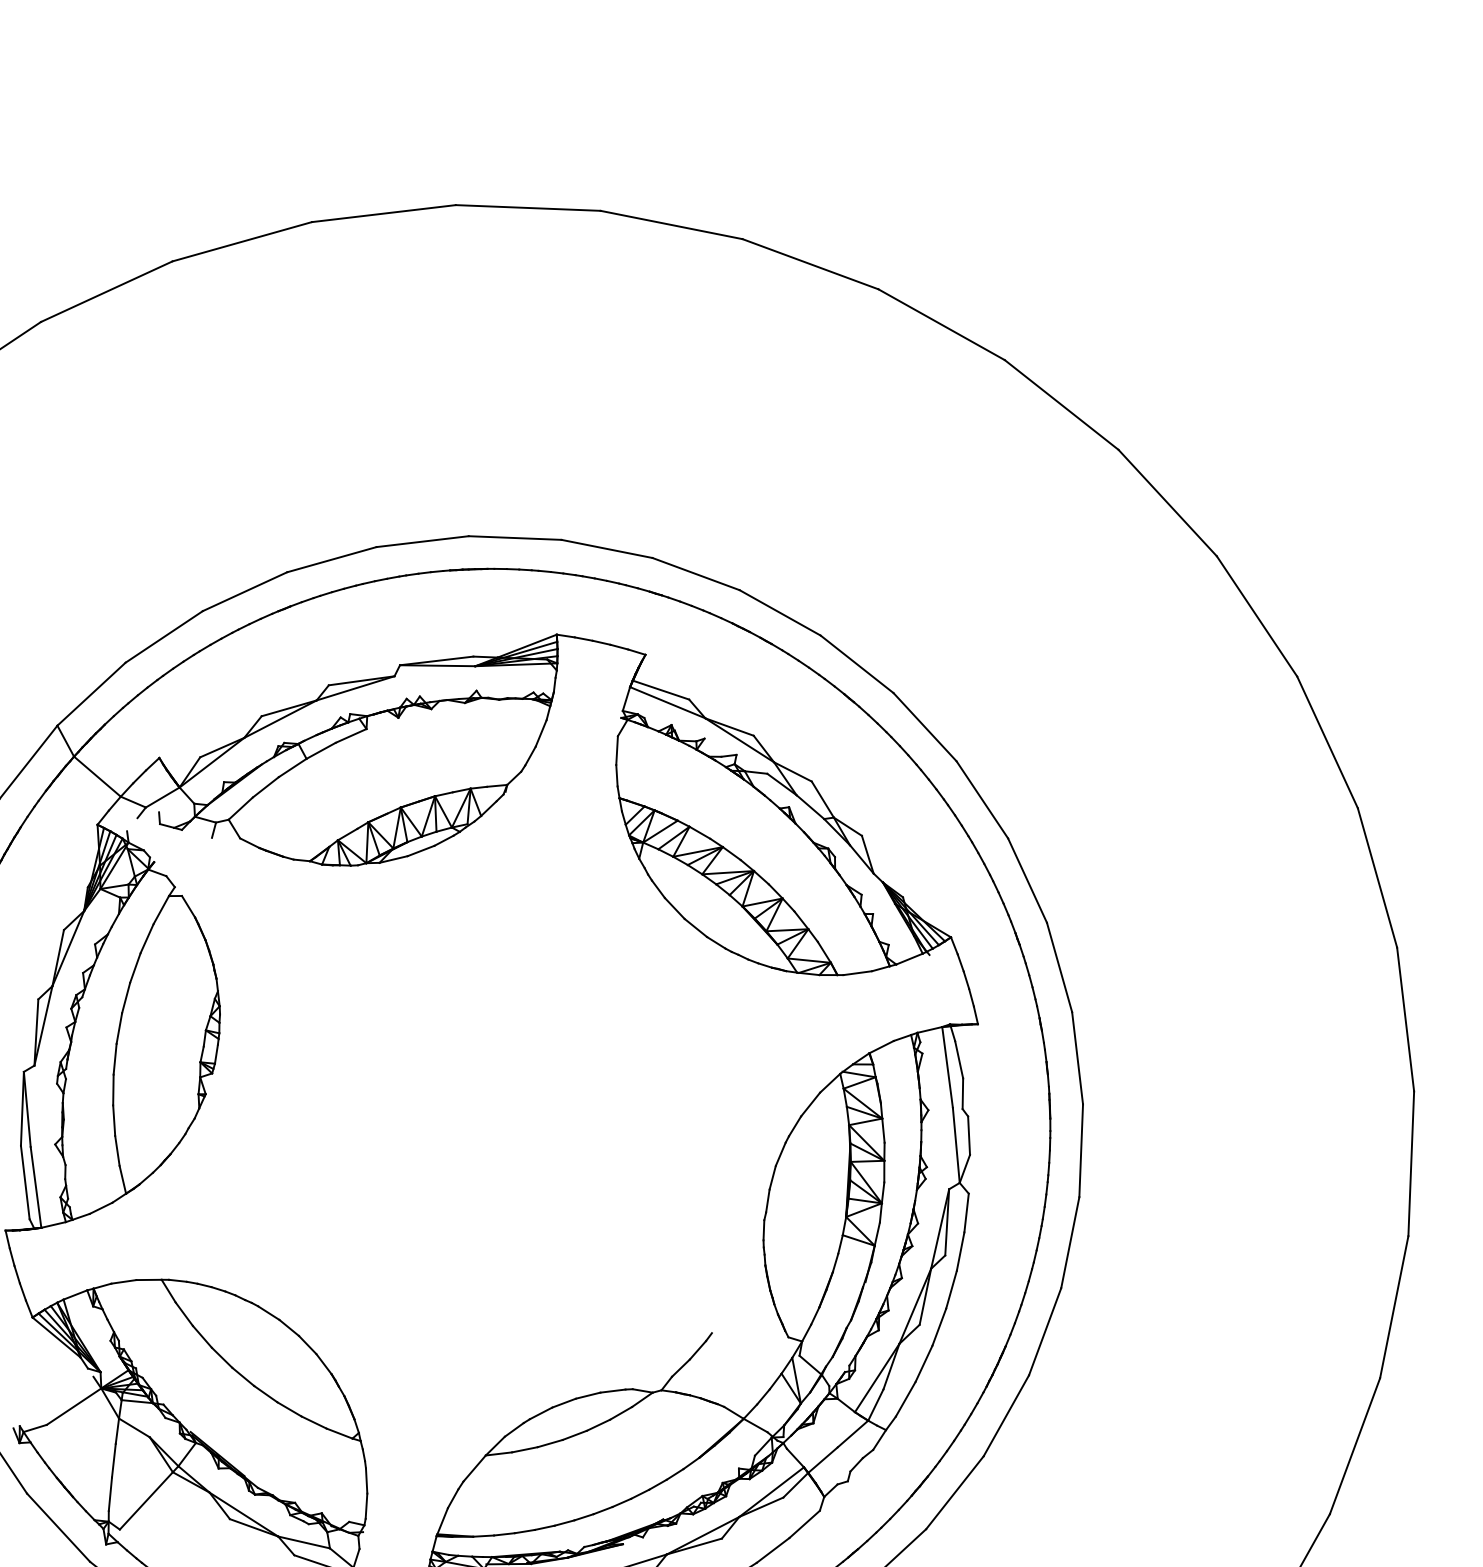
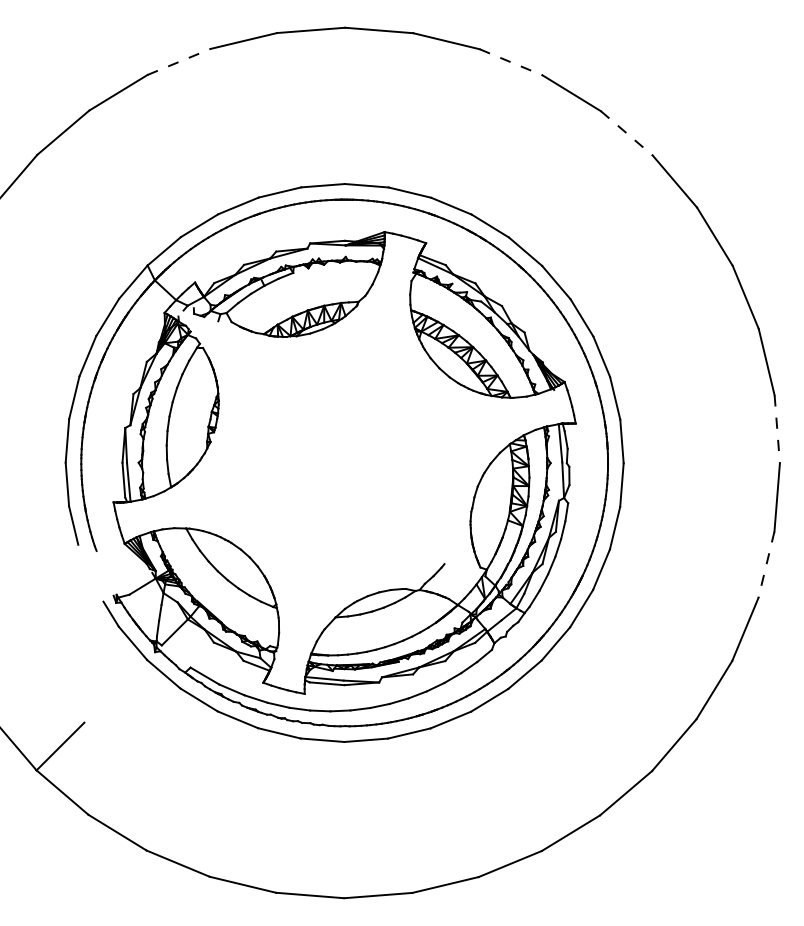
line: (811, 264) -> (511, 62), solid -> dashed
line: (107, 290) -> (179, 61), solid -> dashed
line: (1063, 405) -> (627, 133), solid -> dashed
line: (1406, 1019) -> (777, 429), solid -> dashed
line: (1394, 1308) -> (766, 565), solid -> dashed

